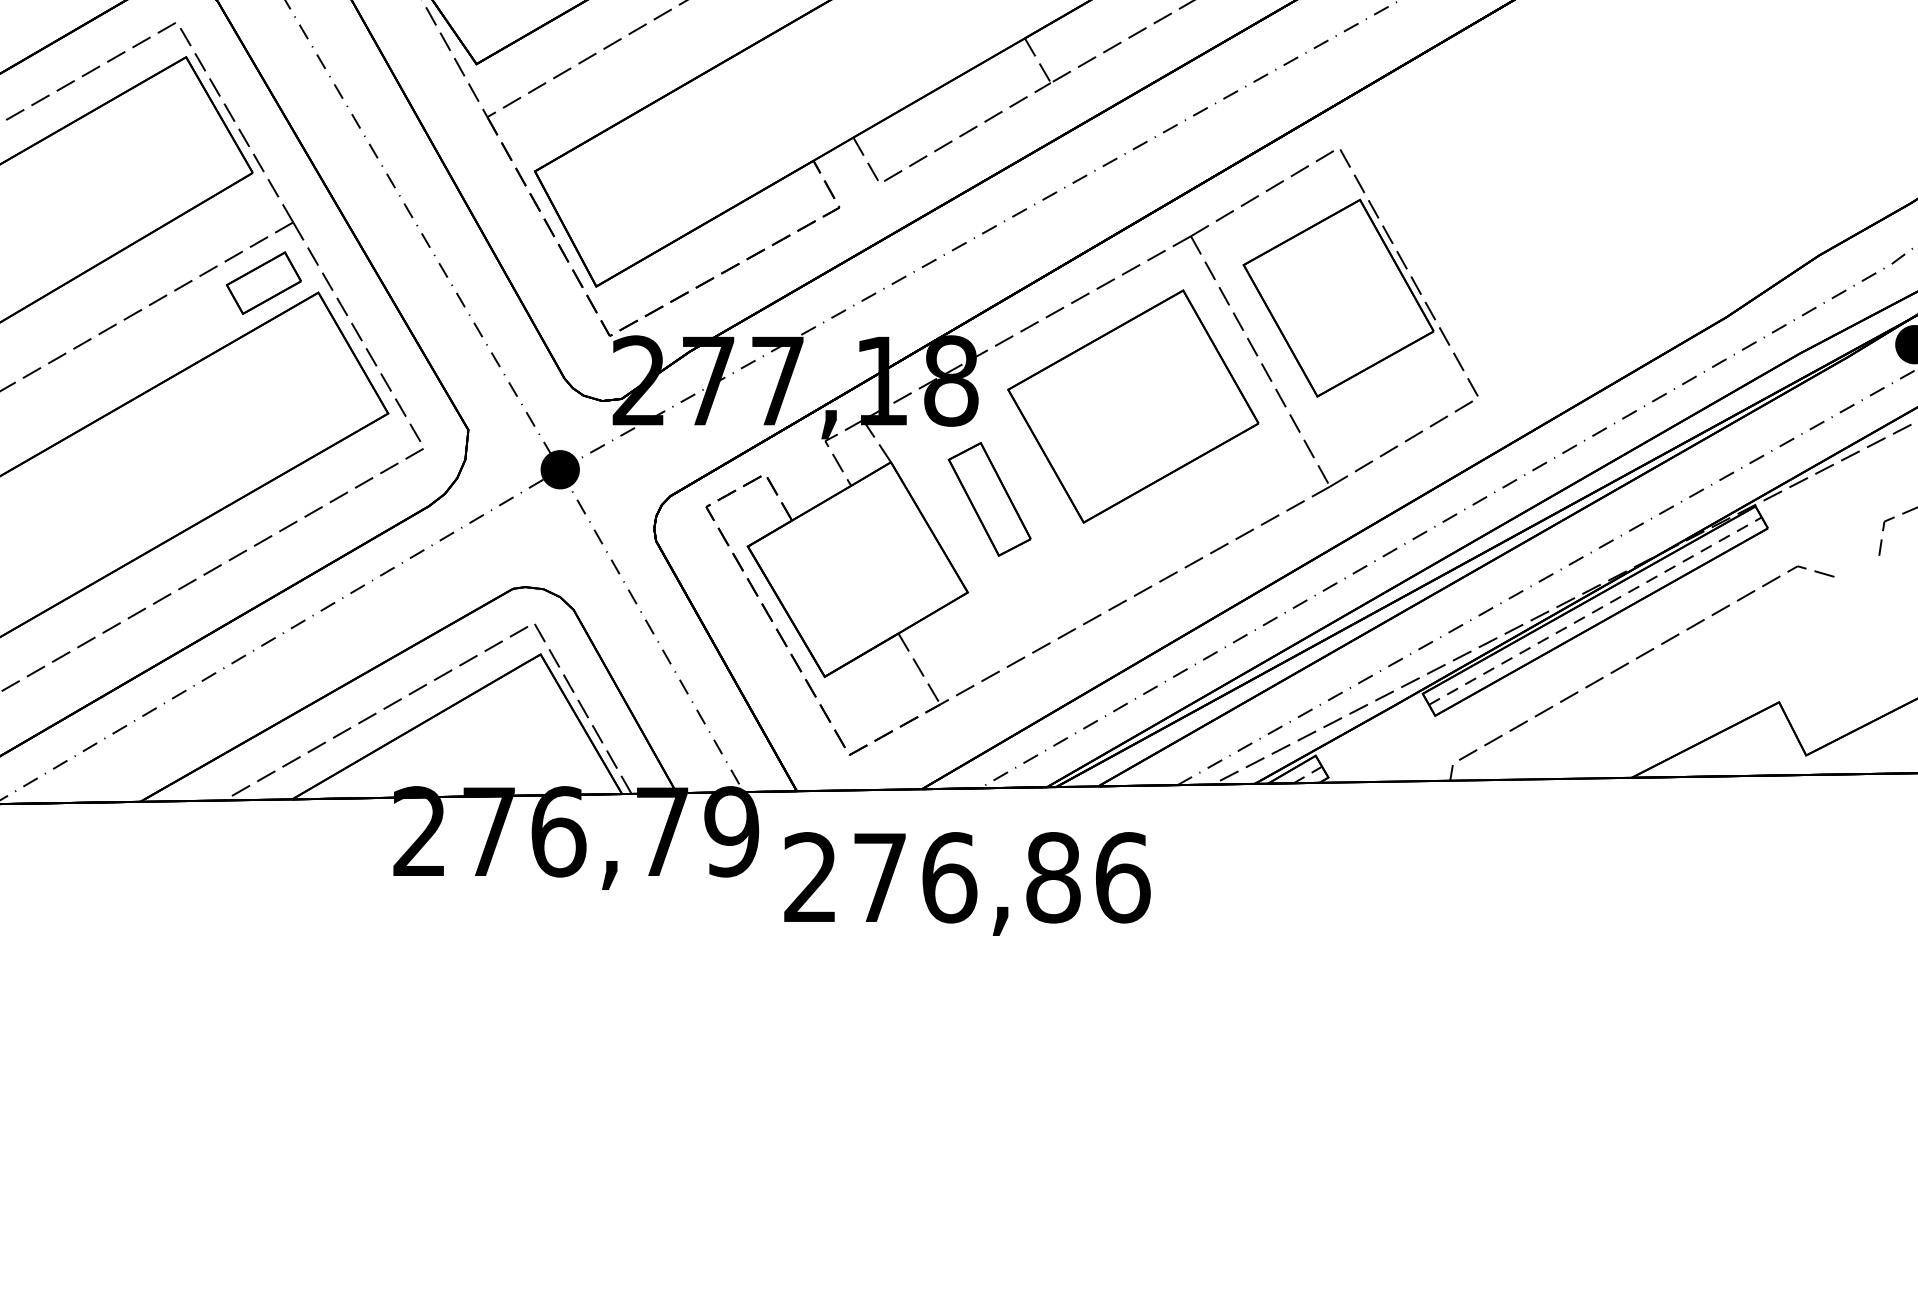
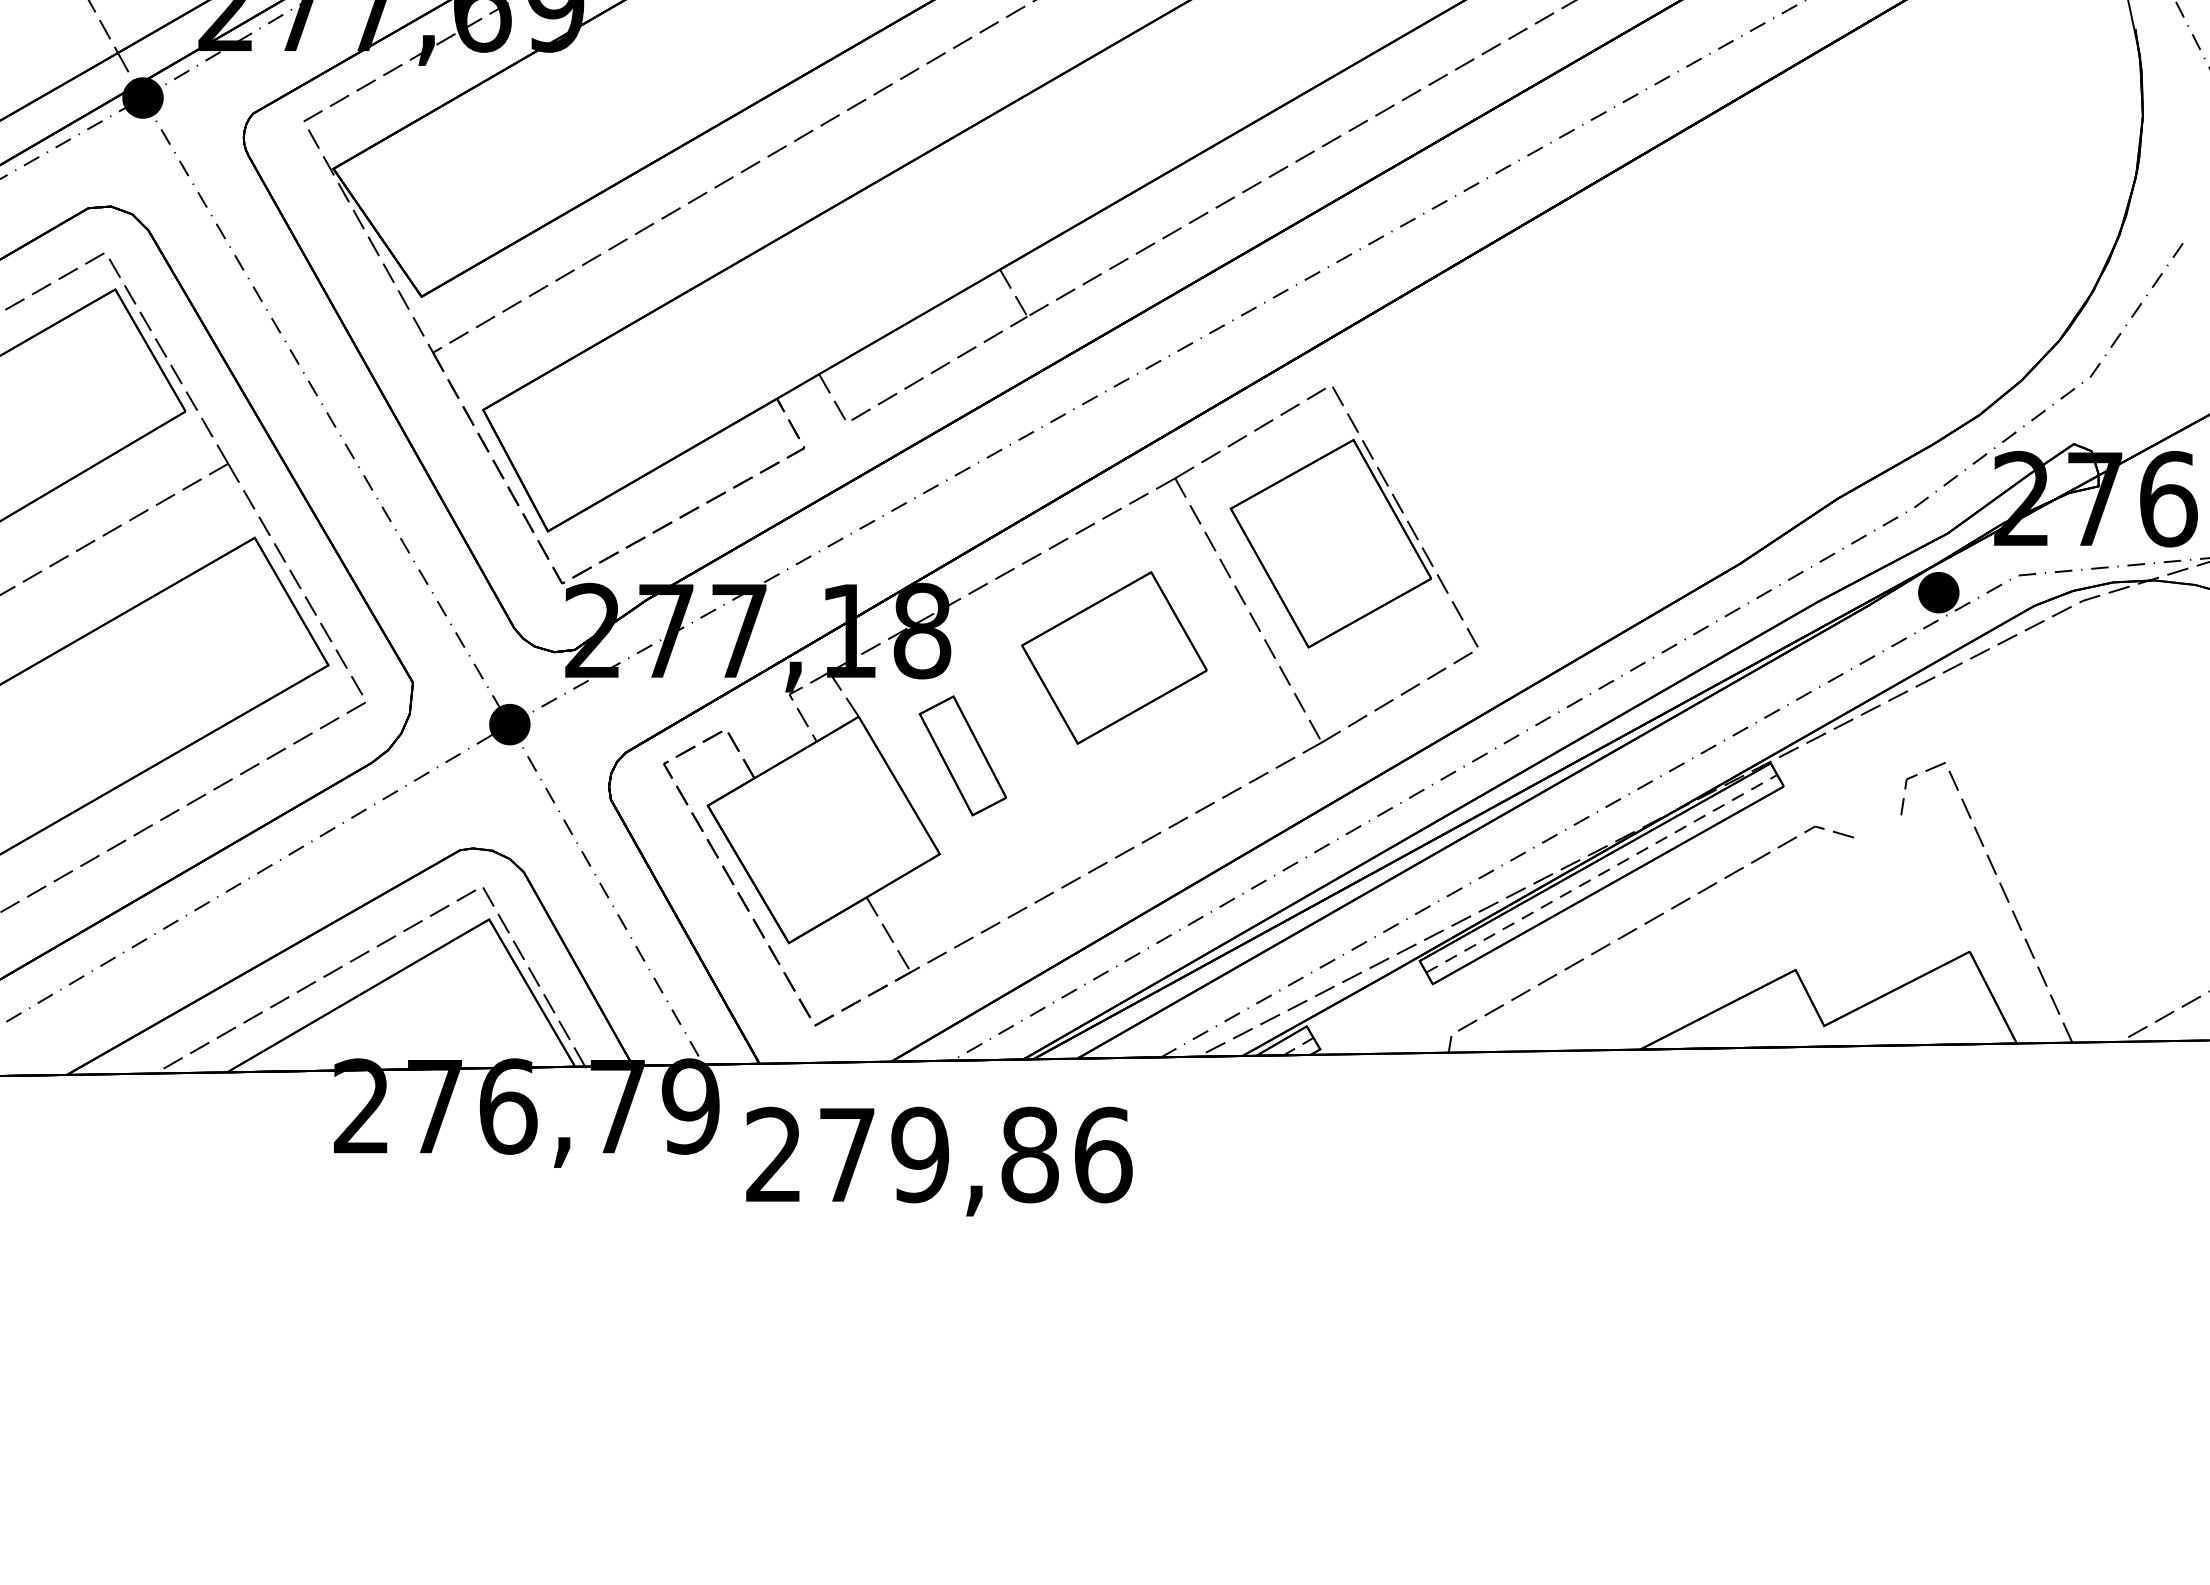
part: (264, 282) -> (197, 527), removed
part: (1133, 406) -> (1114, 657), size x0.7
text: (949, 877) -> (920, 1154), 276,86 -> 279,86

